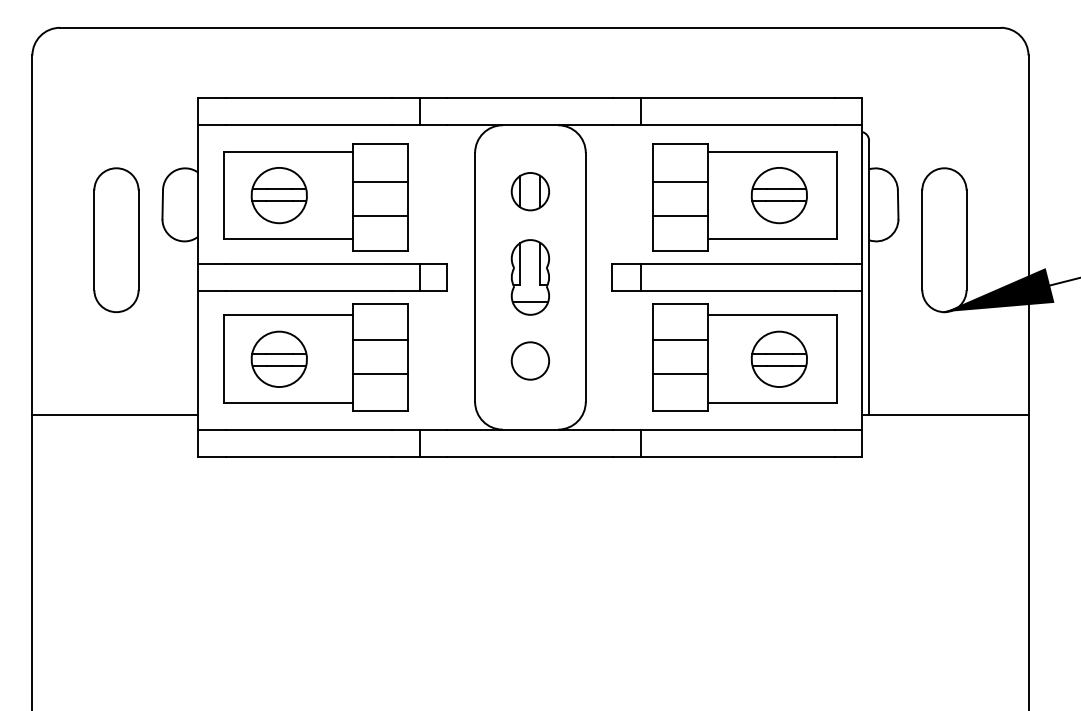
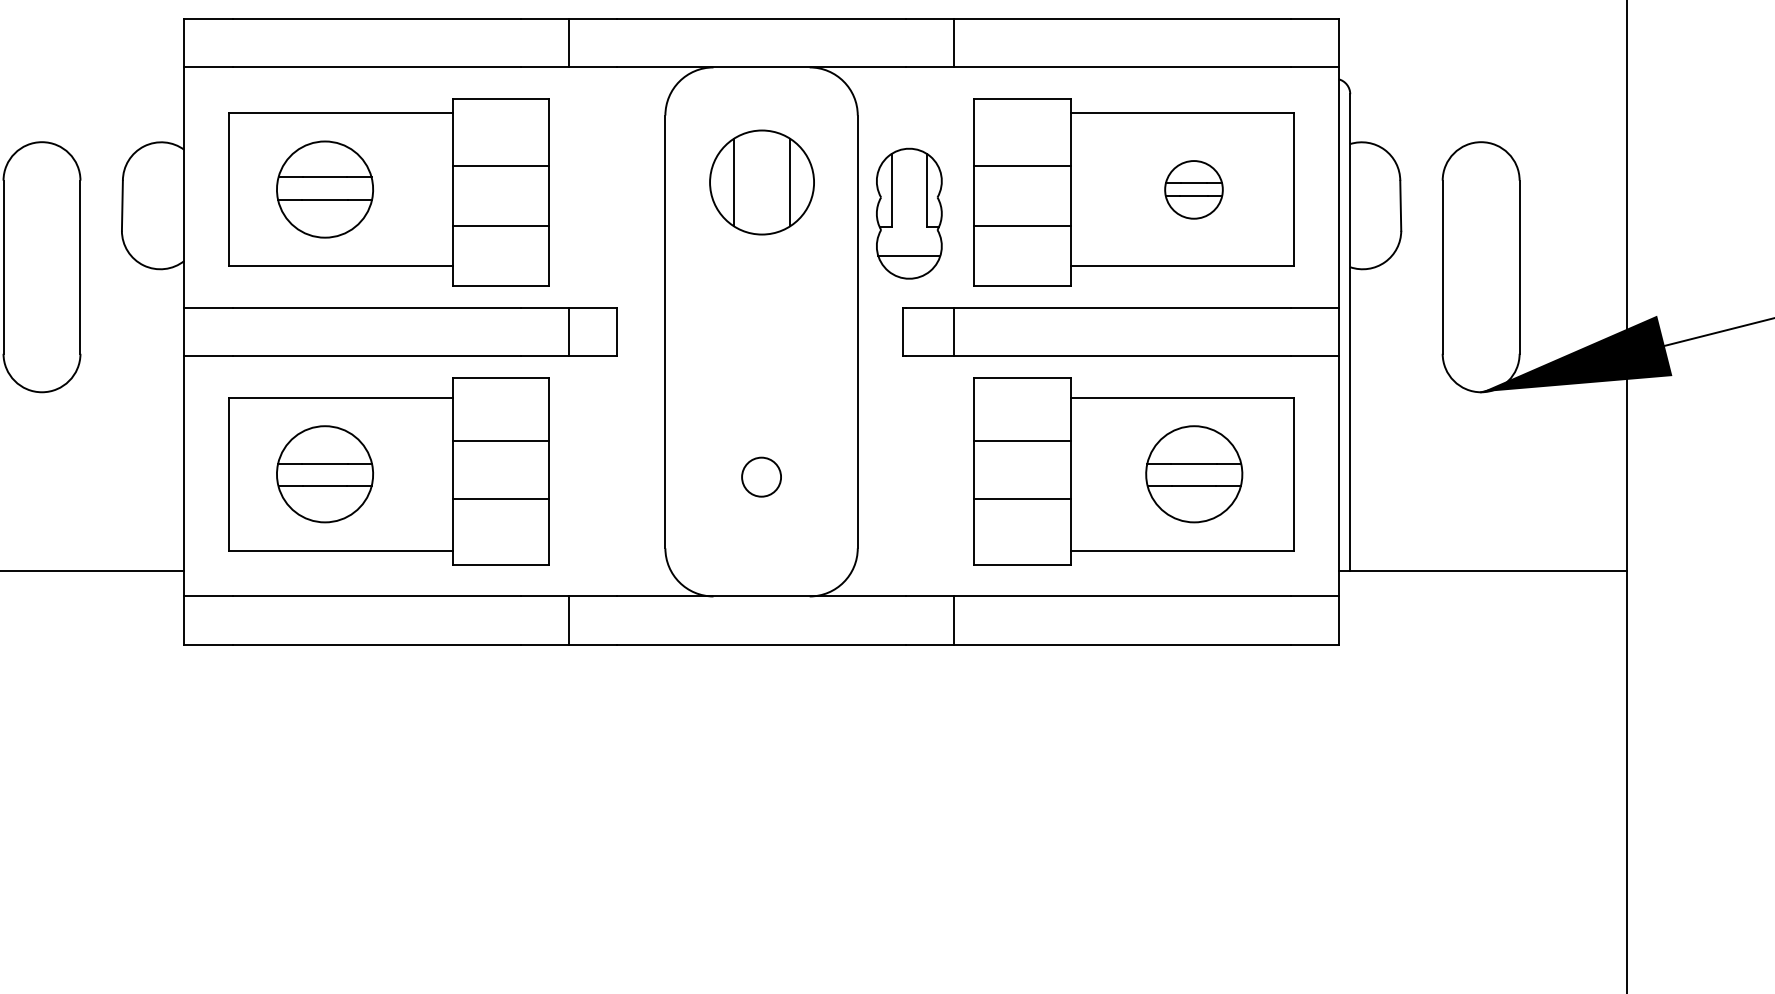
part: (529, 191) -> (759, 182), size x1.6
part: (778, 195) -> (1192, 189), size x0.6
part: (529, 277) -> (907, 213), moved
circle: (530, 360) -> (761, 476), size x0.6

